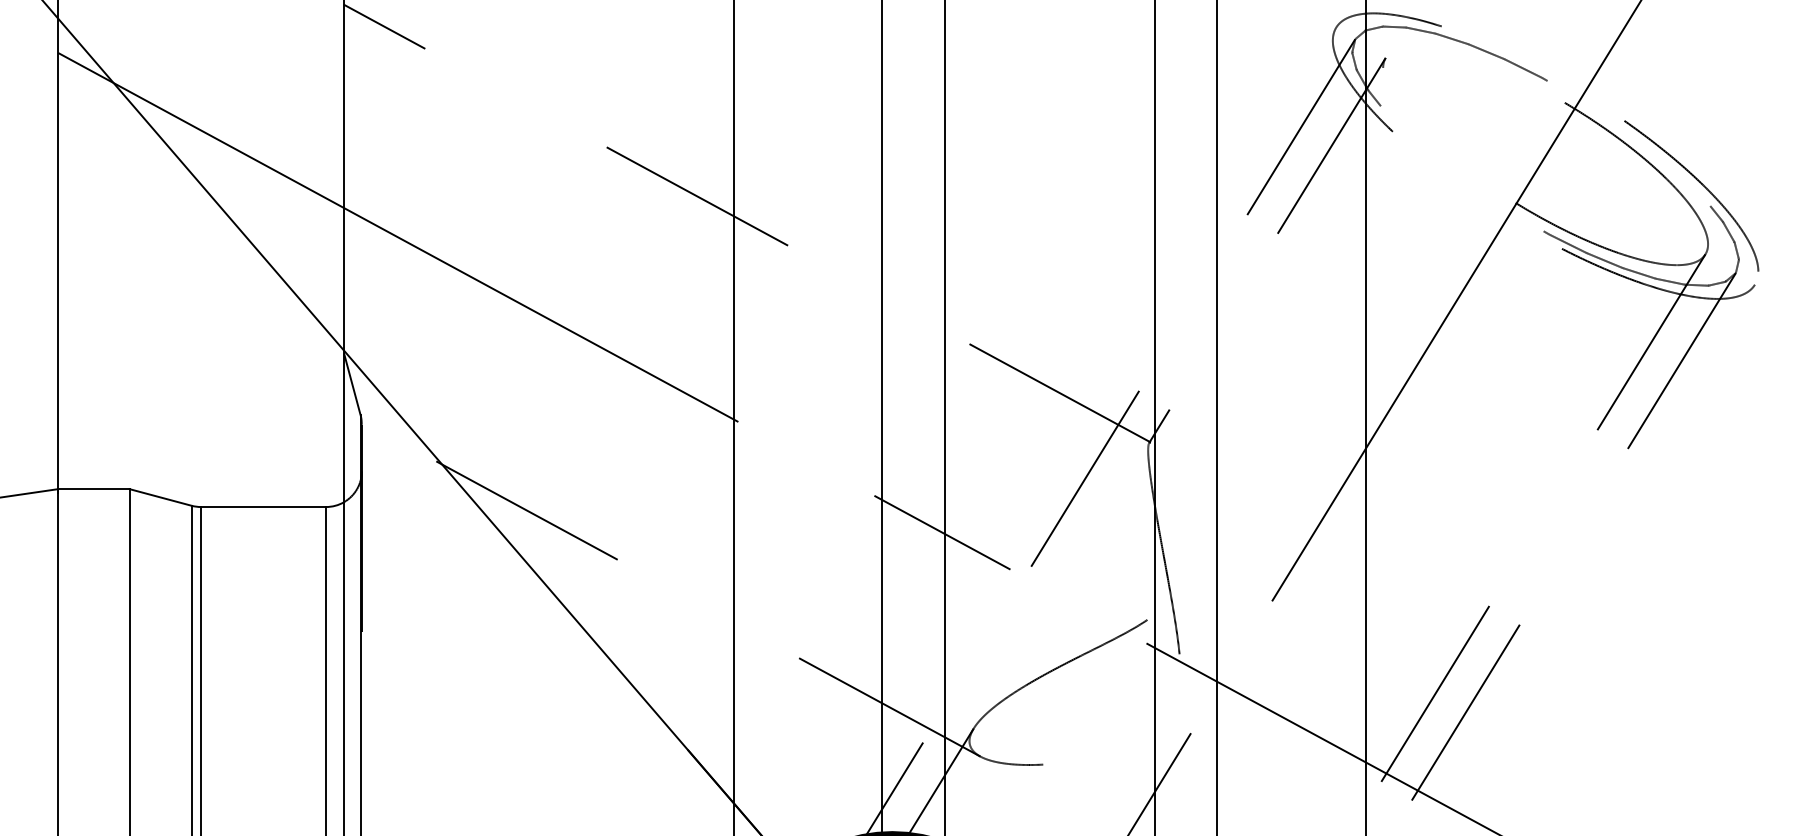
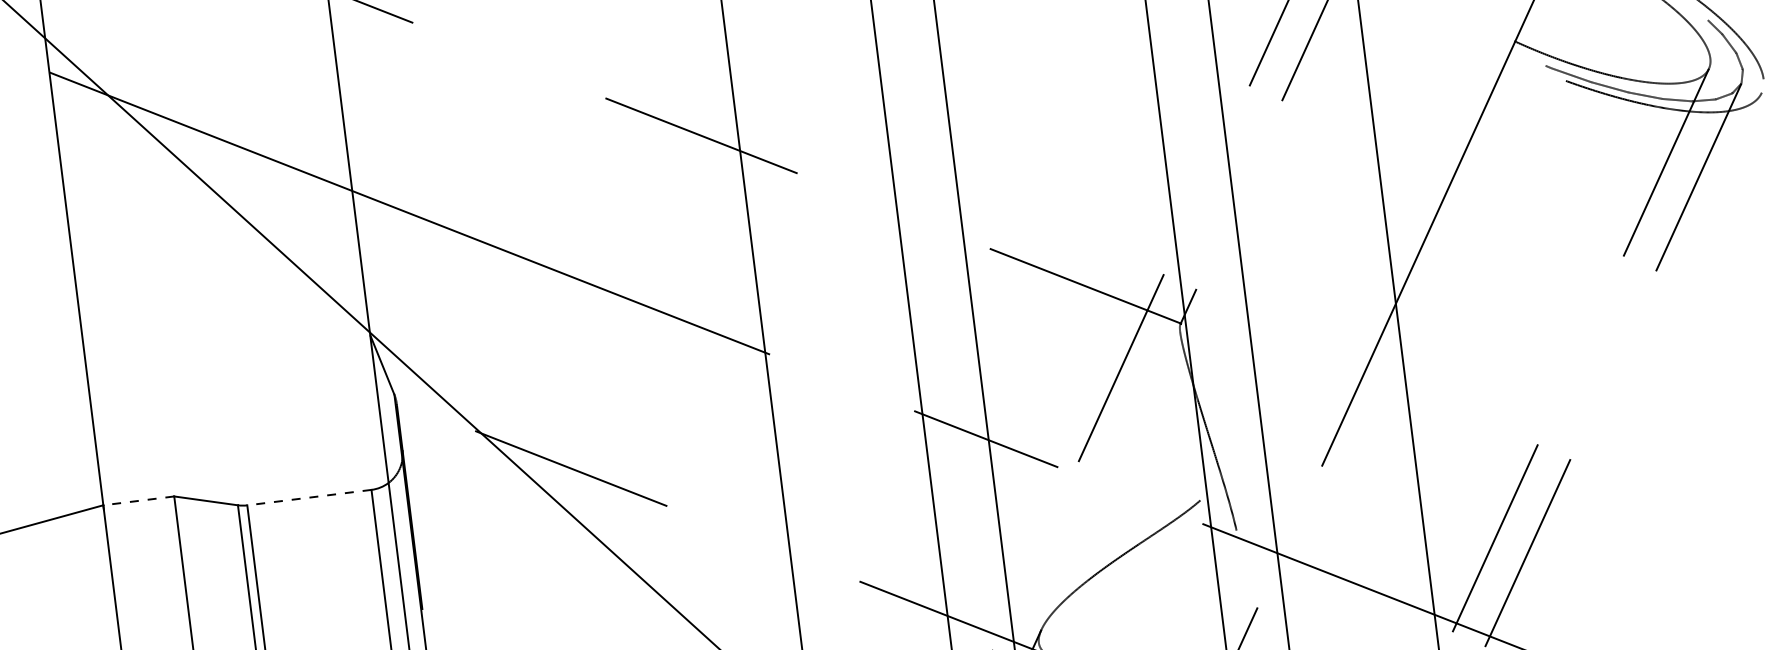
line: (93, 489) -> (138, 501), solid -> dashed
line: (263, 507) -> (309, 498), solid -> dashed

